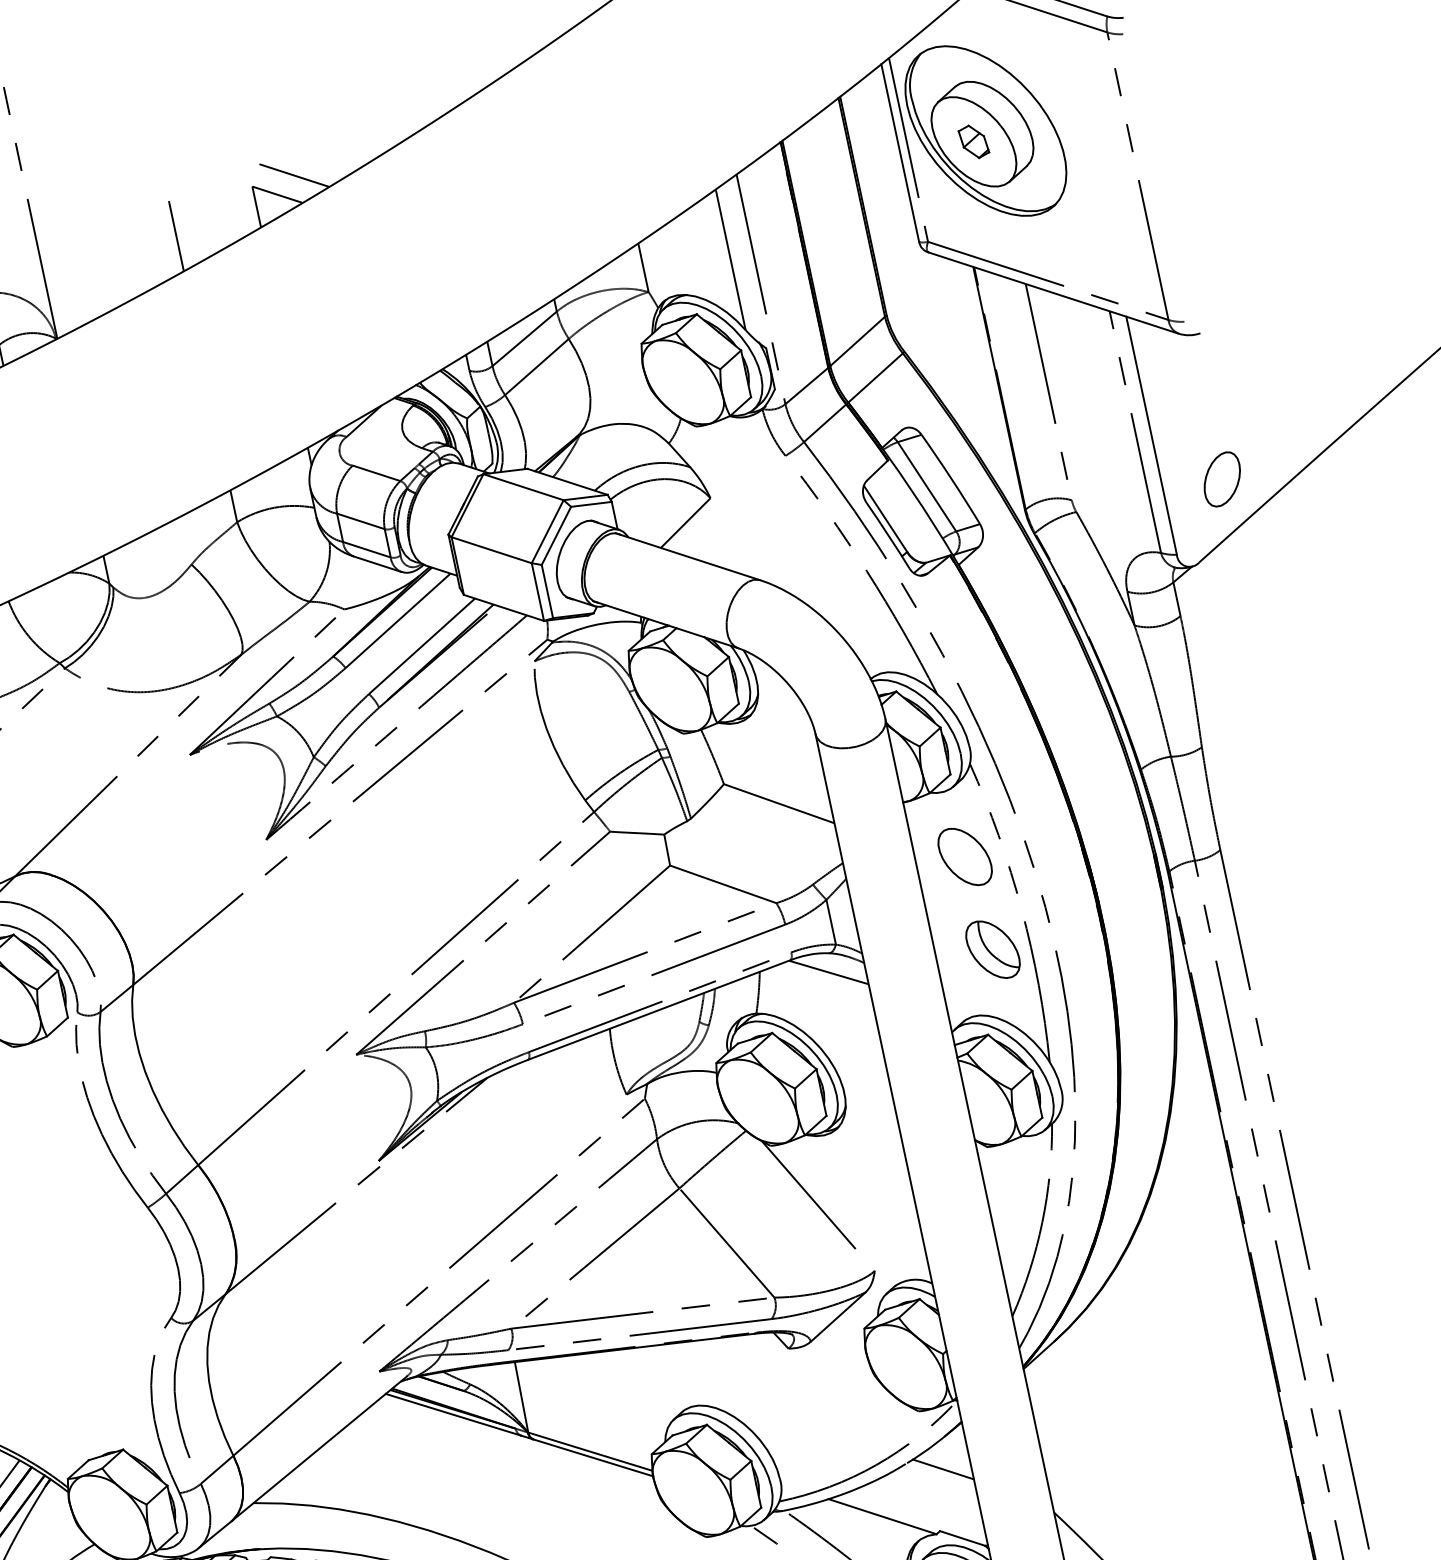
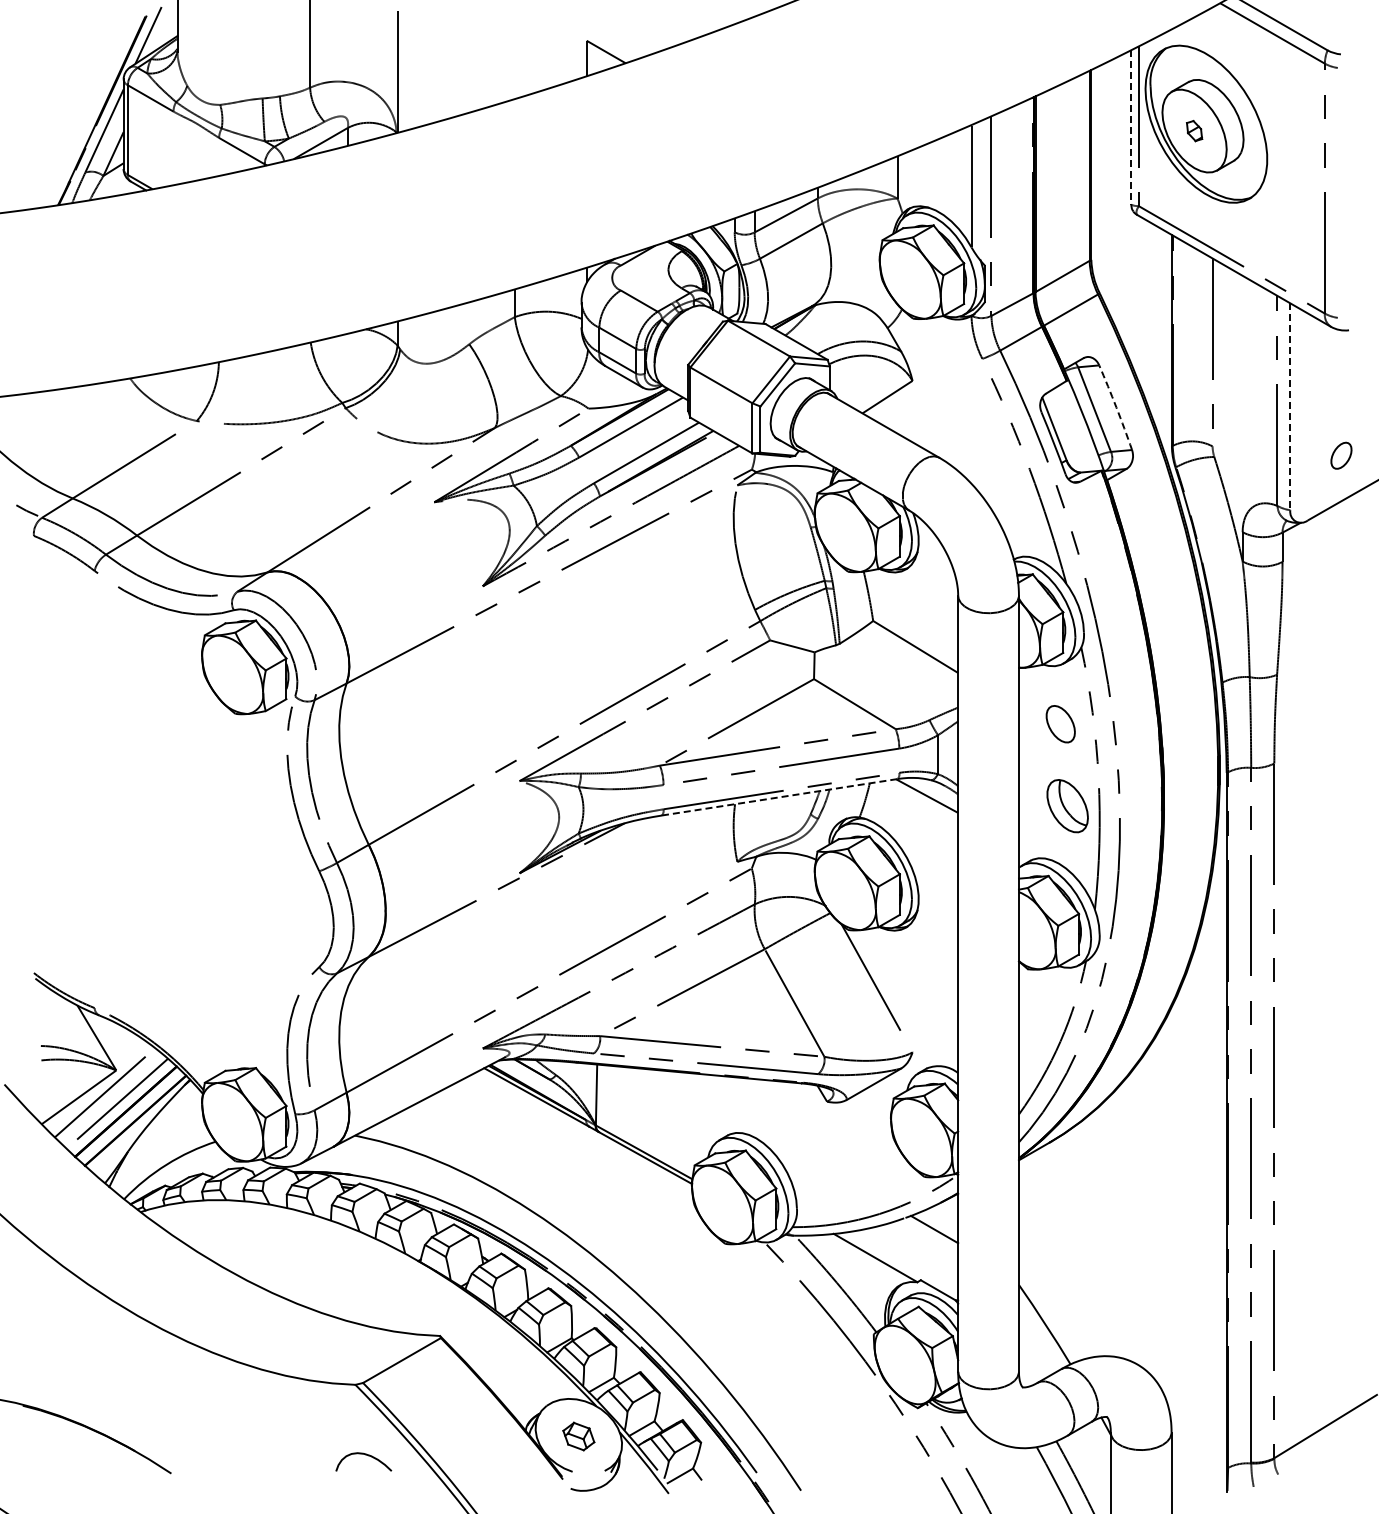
part: (973, 141) -> (1194, 130), size x0.7
line: (900, 153) -> (1131, 127), solid -> dashed
line: (294, 175) -> (623, 38), removed
line: (176, 236) -> (514, 68), removed
line: (1151, 436) -> (1290, 407), solid -> dashed
arc: (951, 479) -> (1116, 407), solid -> dashed
part: (1222, 479) -> (1341, 455), size x0.6
part: (964, 857) -> (1060, 724), size x0.7
line: (660, 1009) -> (780, 797), solid -> dashed

